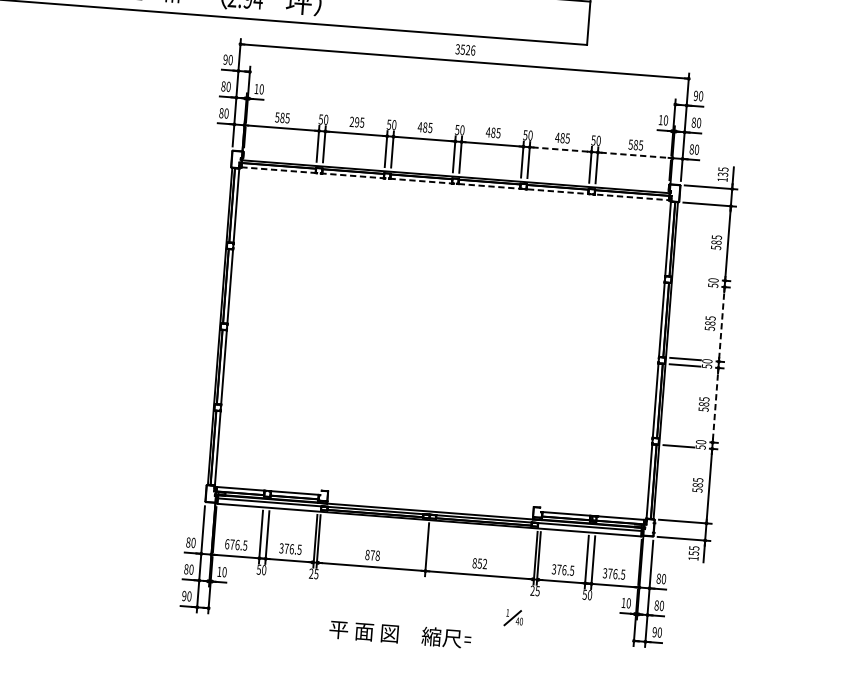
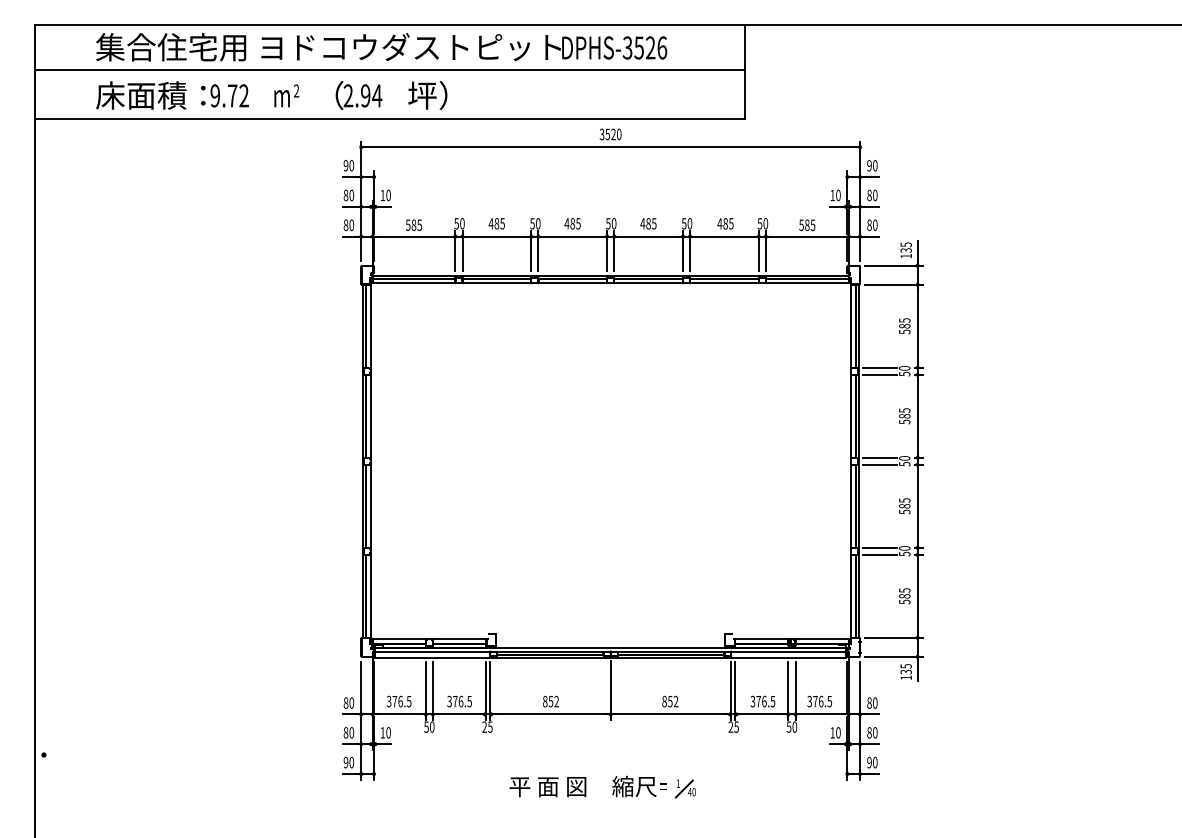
text: (473, 49) -> (619, 133), 3526 -> 3520
text: (354, 121) -> (493, 223), 295 -> 485
line: (560, 149) -> (724, 236), dashed -> solid
line: (635, 155) -> (807, 236), dashed -> solid
line: (455, 183) -> (611, 283), dashed -> solid
line: (691, 277) -> (880, 367), added
line: (691, 284) -> (880, 374), added
line: (721, 324) -> (917, 416), dashed -> solid
line: (715, 405) -> (917, 506), dashed -> solid
line: (679, 439) -> (880, 547), added
text: (226, 544) -> (388, 701), 676.5 -> 376.5
text: (693, 552) -> (905, 671), 155 -> 135
text: (374, 555) -> (553, 701), 878 -> 852
part: (512, 617) -> (684, 788), moved

